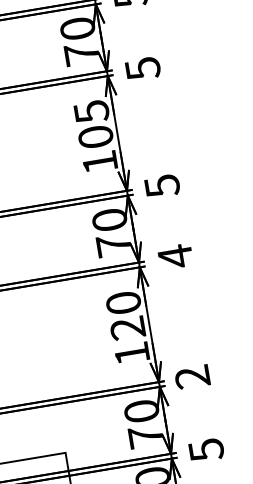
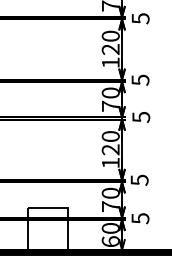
text: (93, 123) -> (110, 42), 105 -> 120
text: (176, 256) -> (141, 117), 4 -> 5
text: (192, 375) -> (139, 179), 2 -> 5

